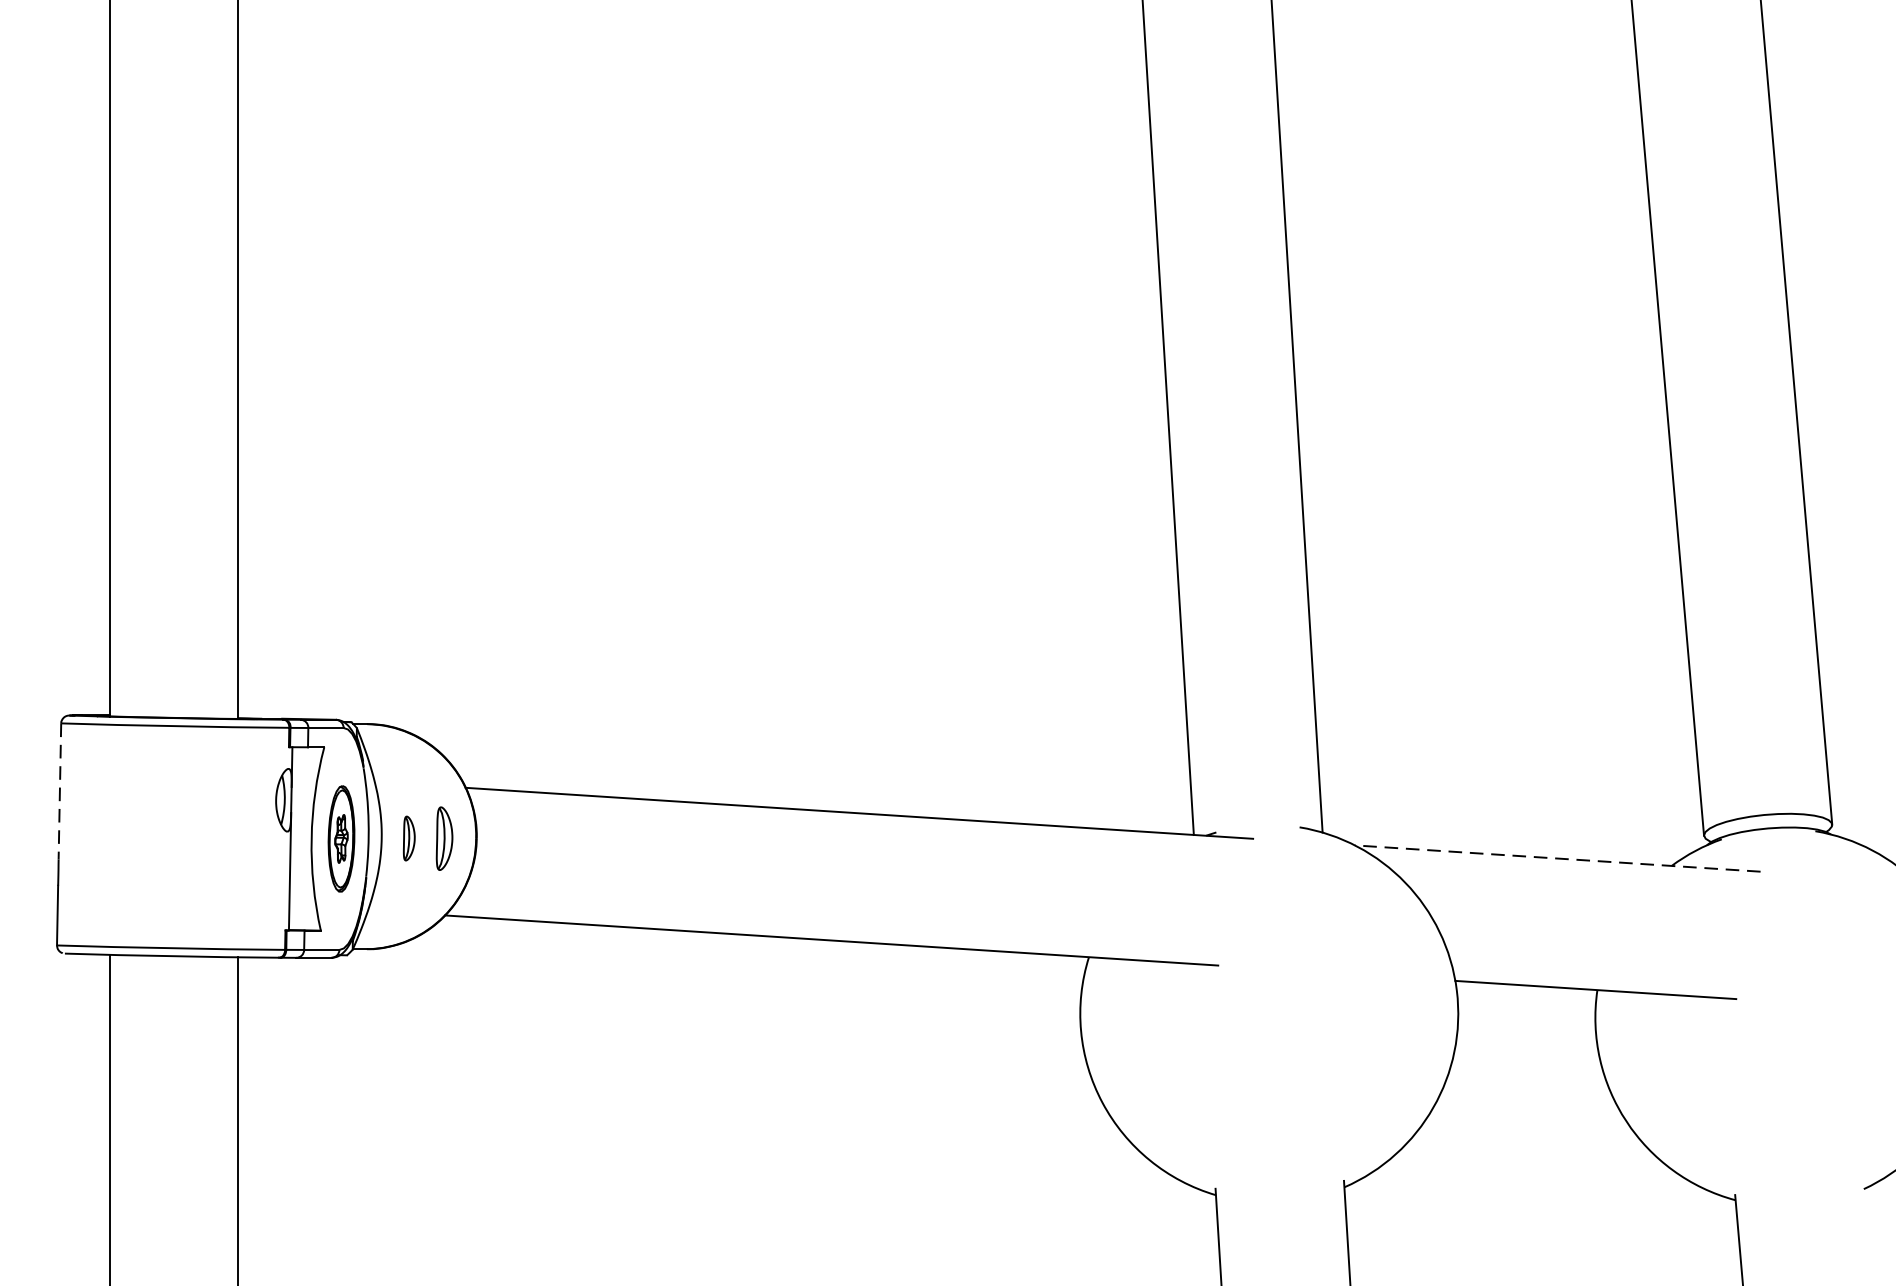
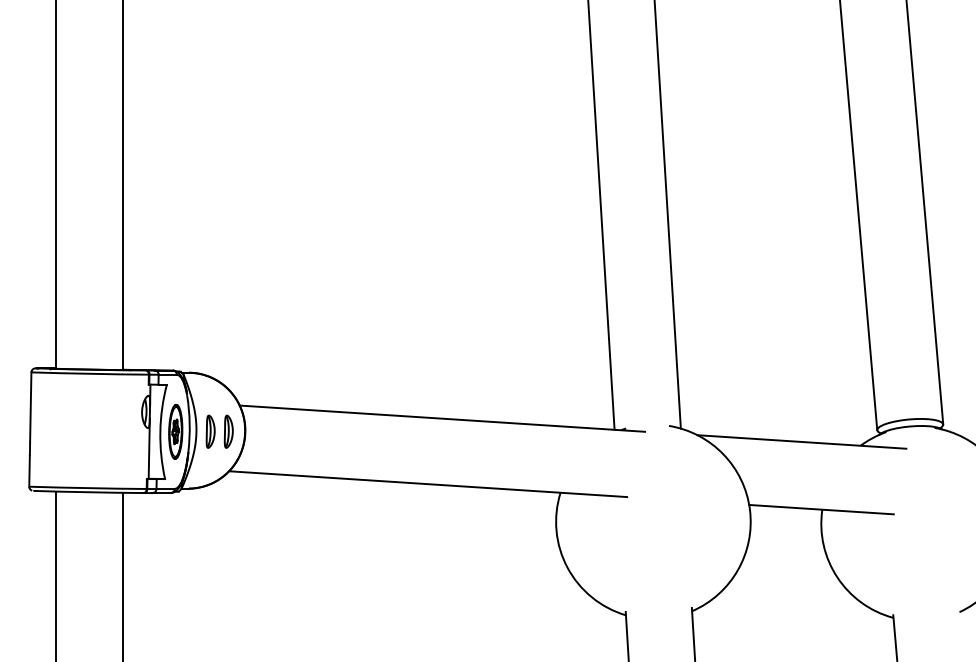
line: (59, 791) -> (30, 407), dashed -> solid
part: (409, 838) -> (210, 431), size x1.43
line: (1556, 857) -> (801, 441), dashed -> solid

